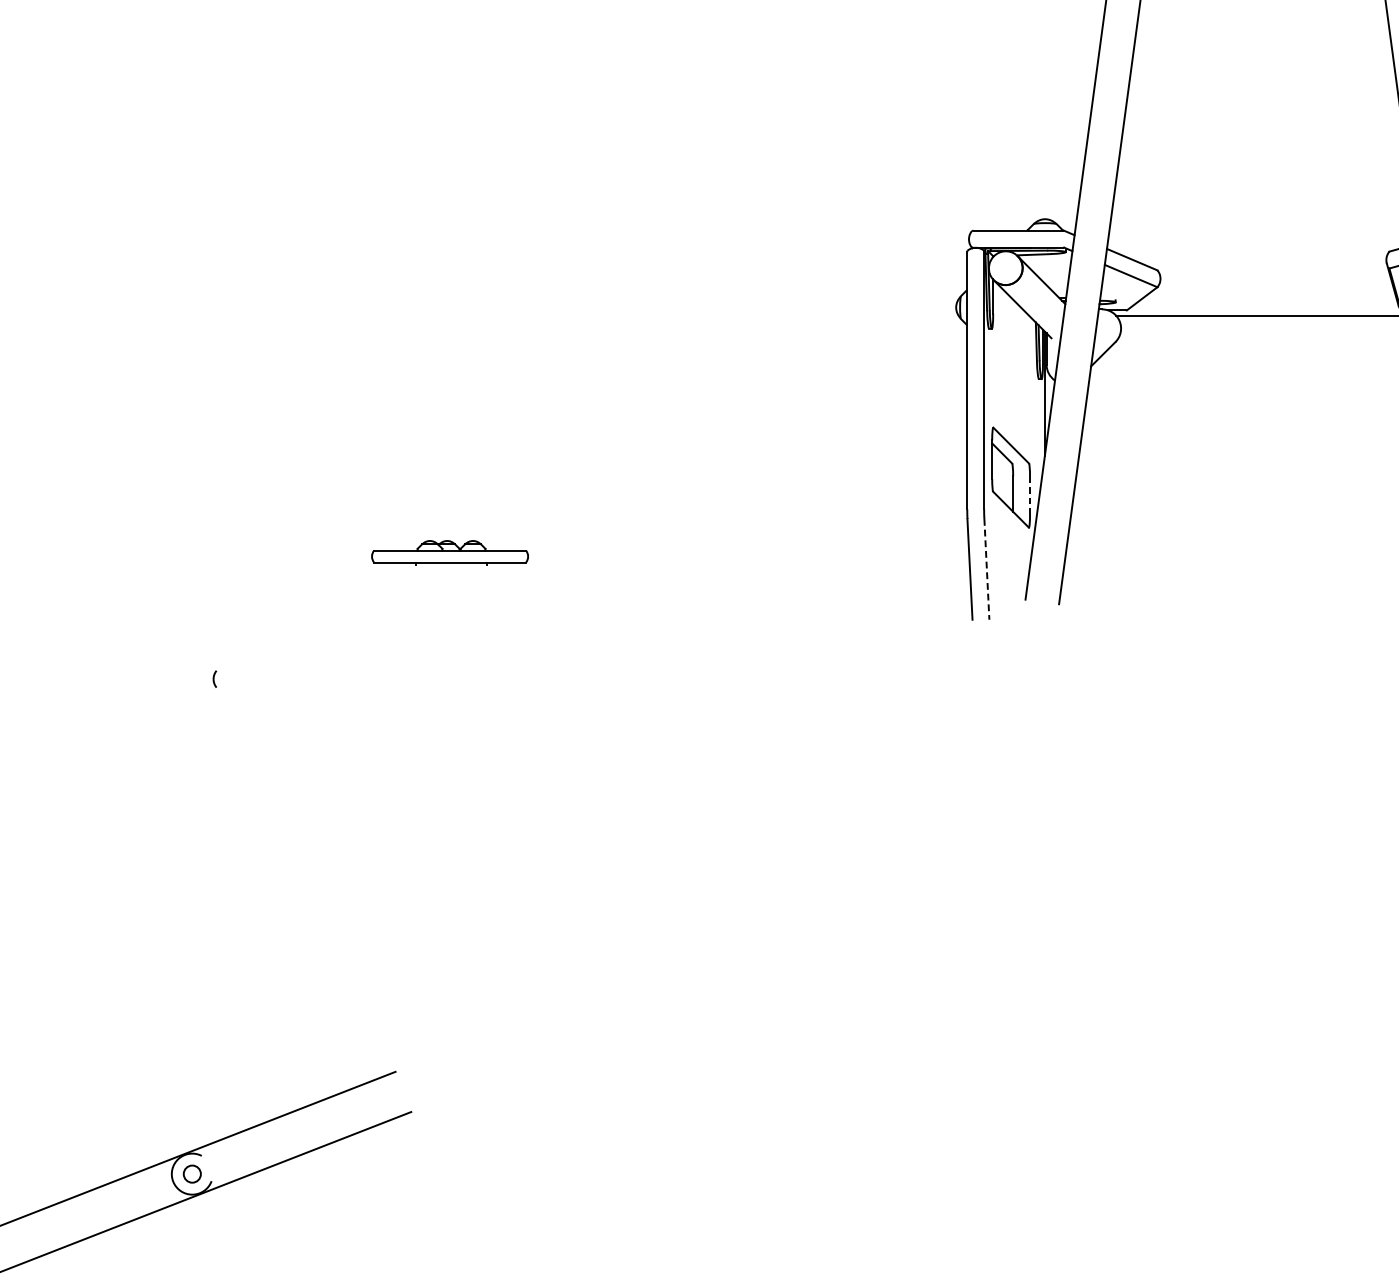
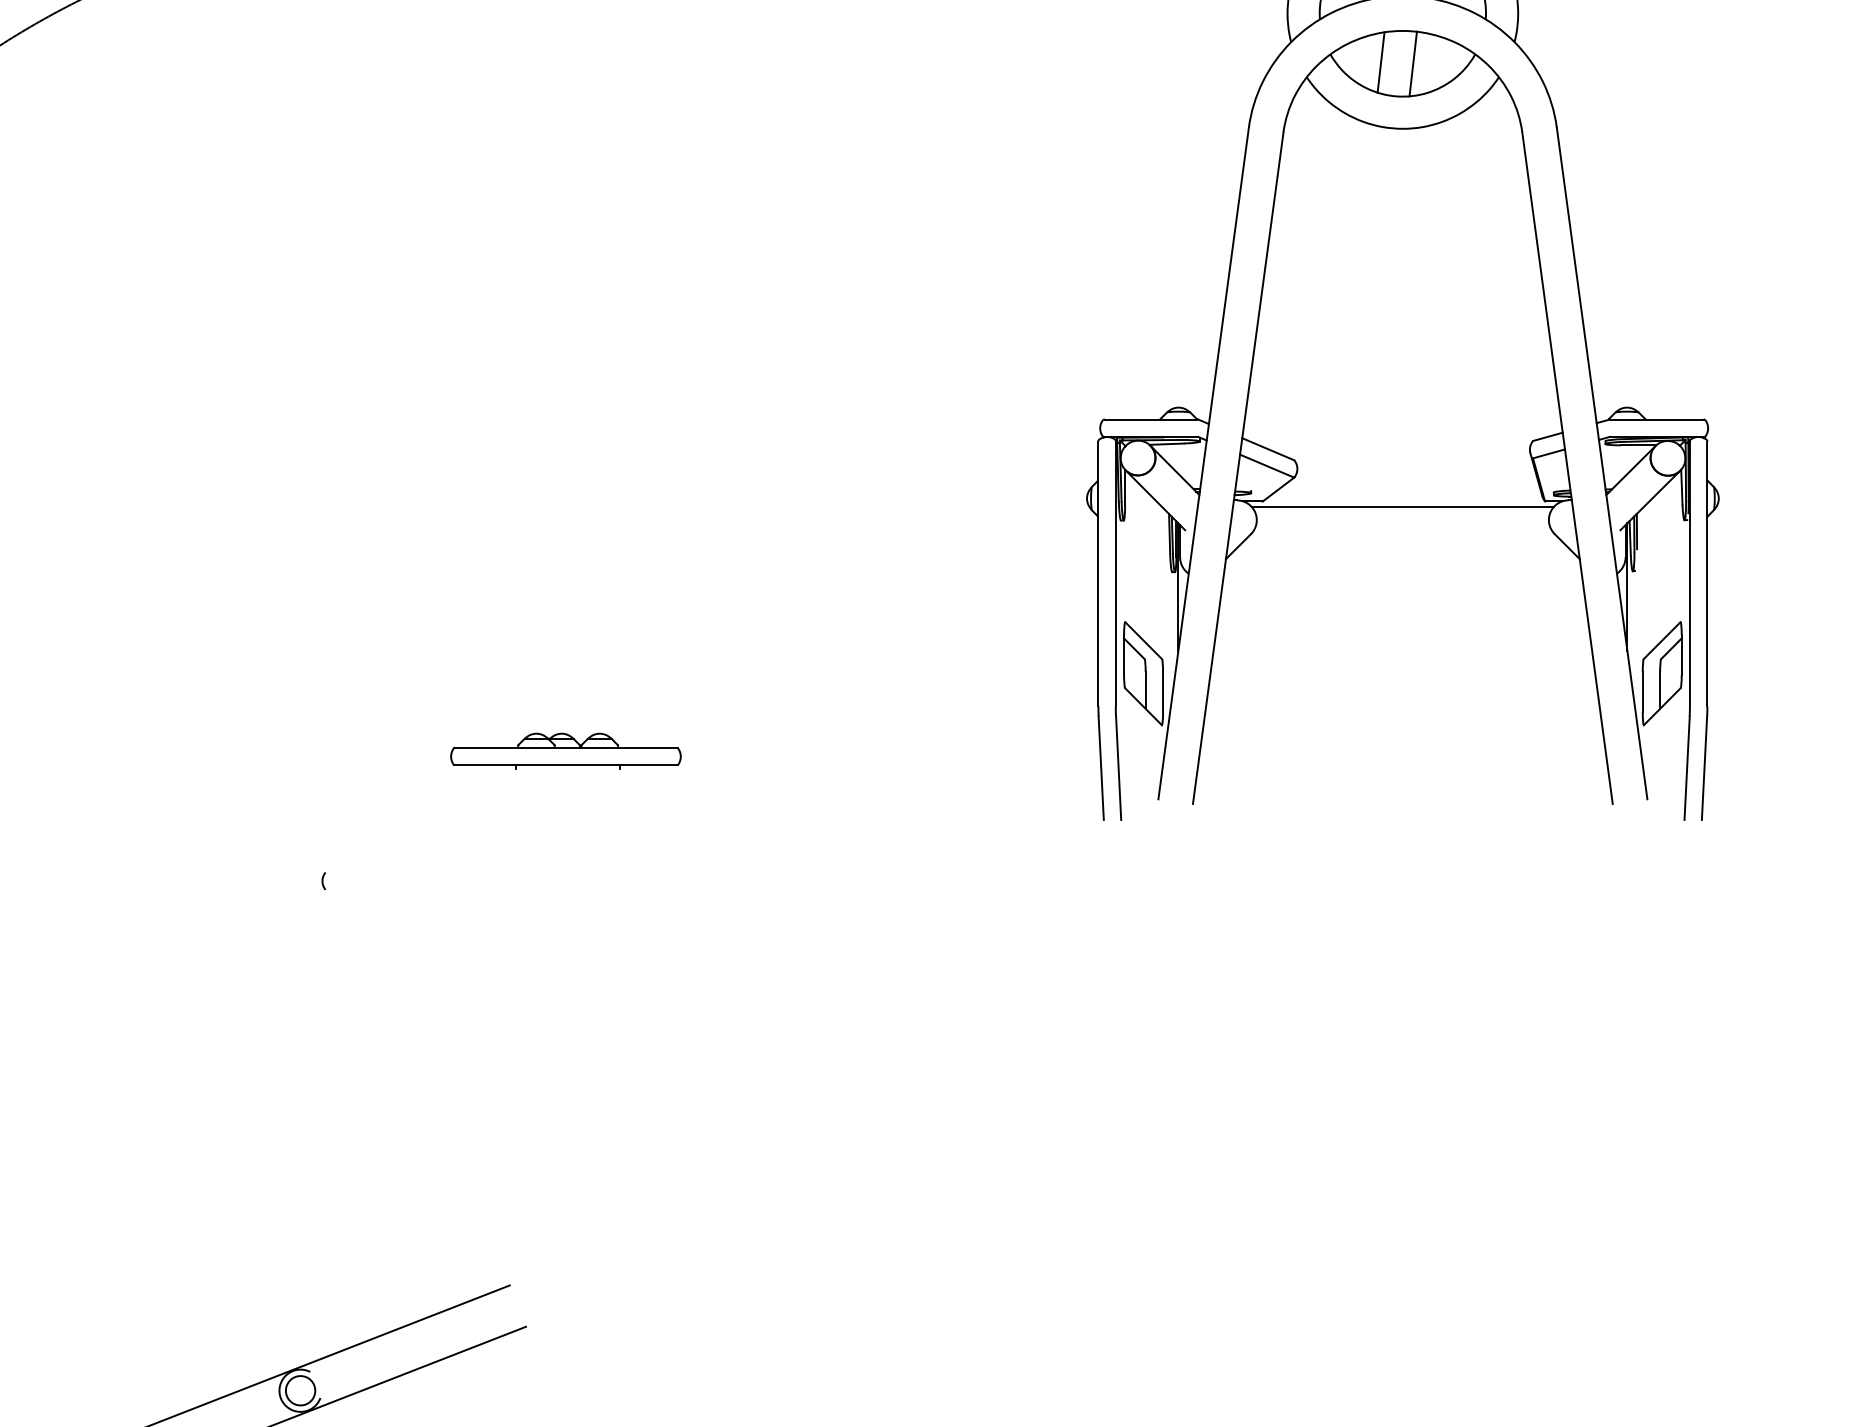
line: (1030, 495) -> (1163, 692), dashed -> solid
part: (449, 552) -> (565, 750), size x1.43
line: (986, 569) -> (1118, 768), dashed -> solid
circle: (192, 1173) -> (300, 1390), size x1.67

